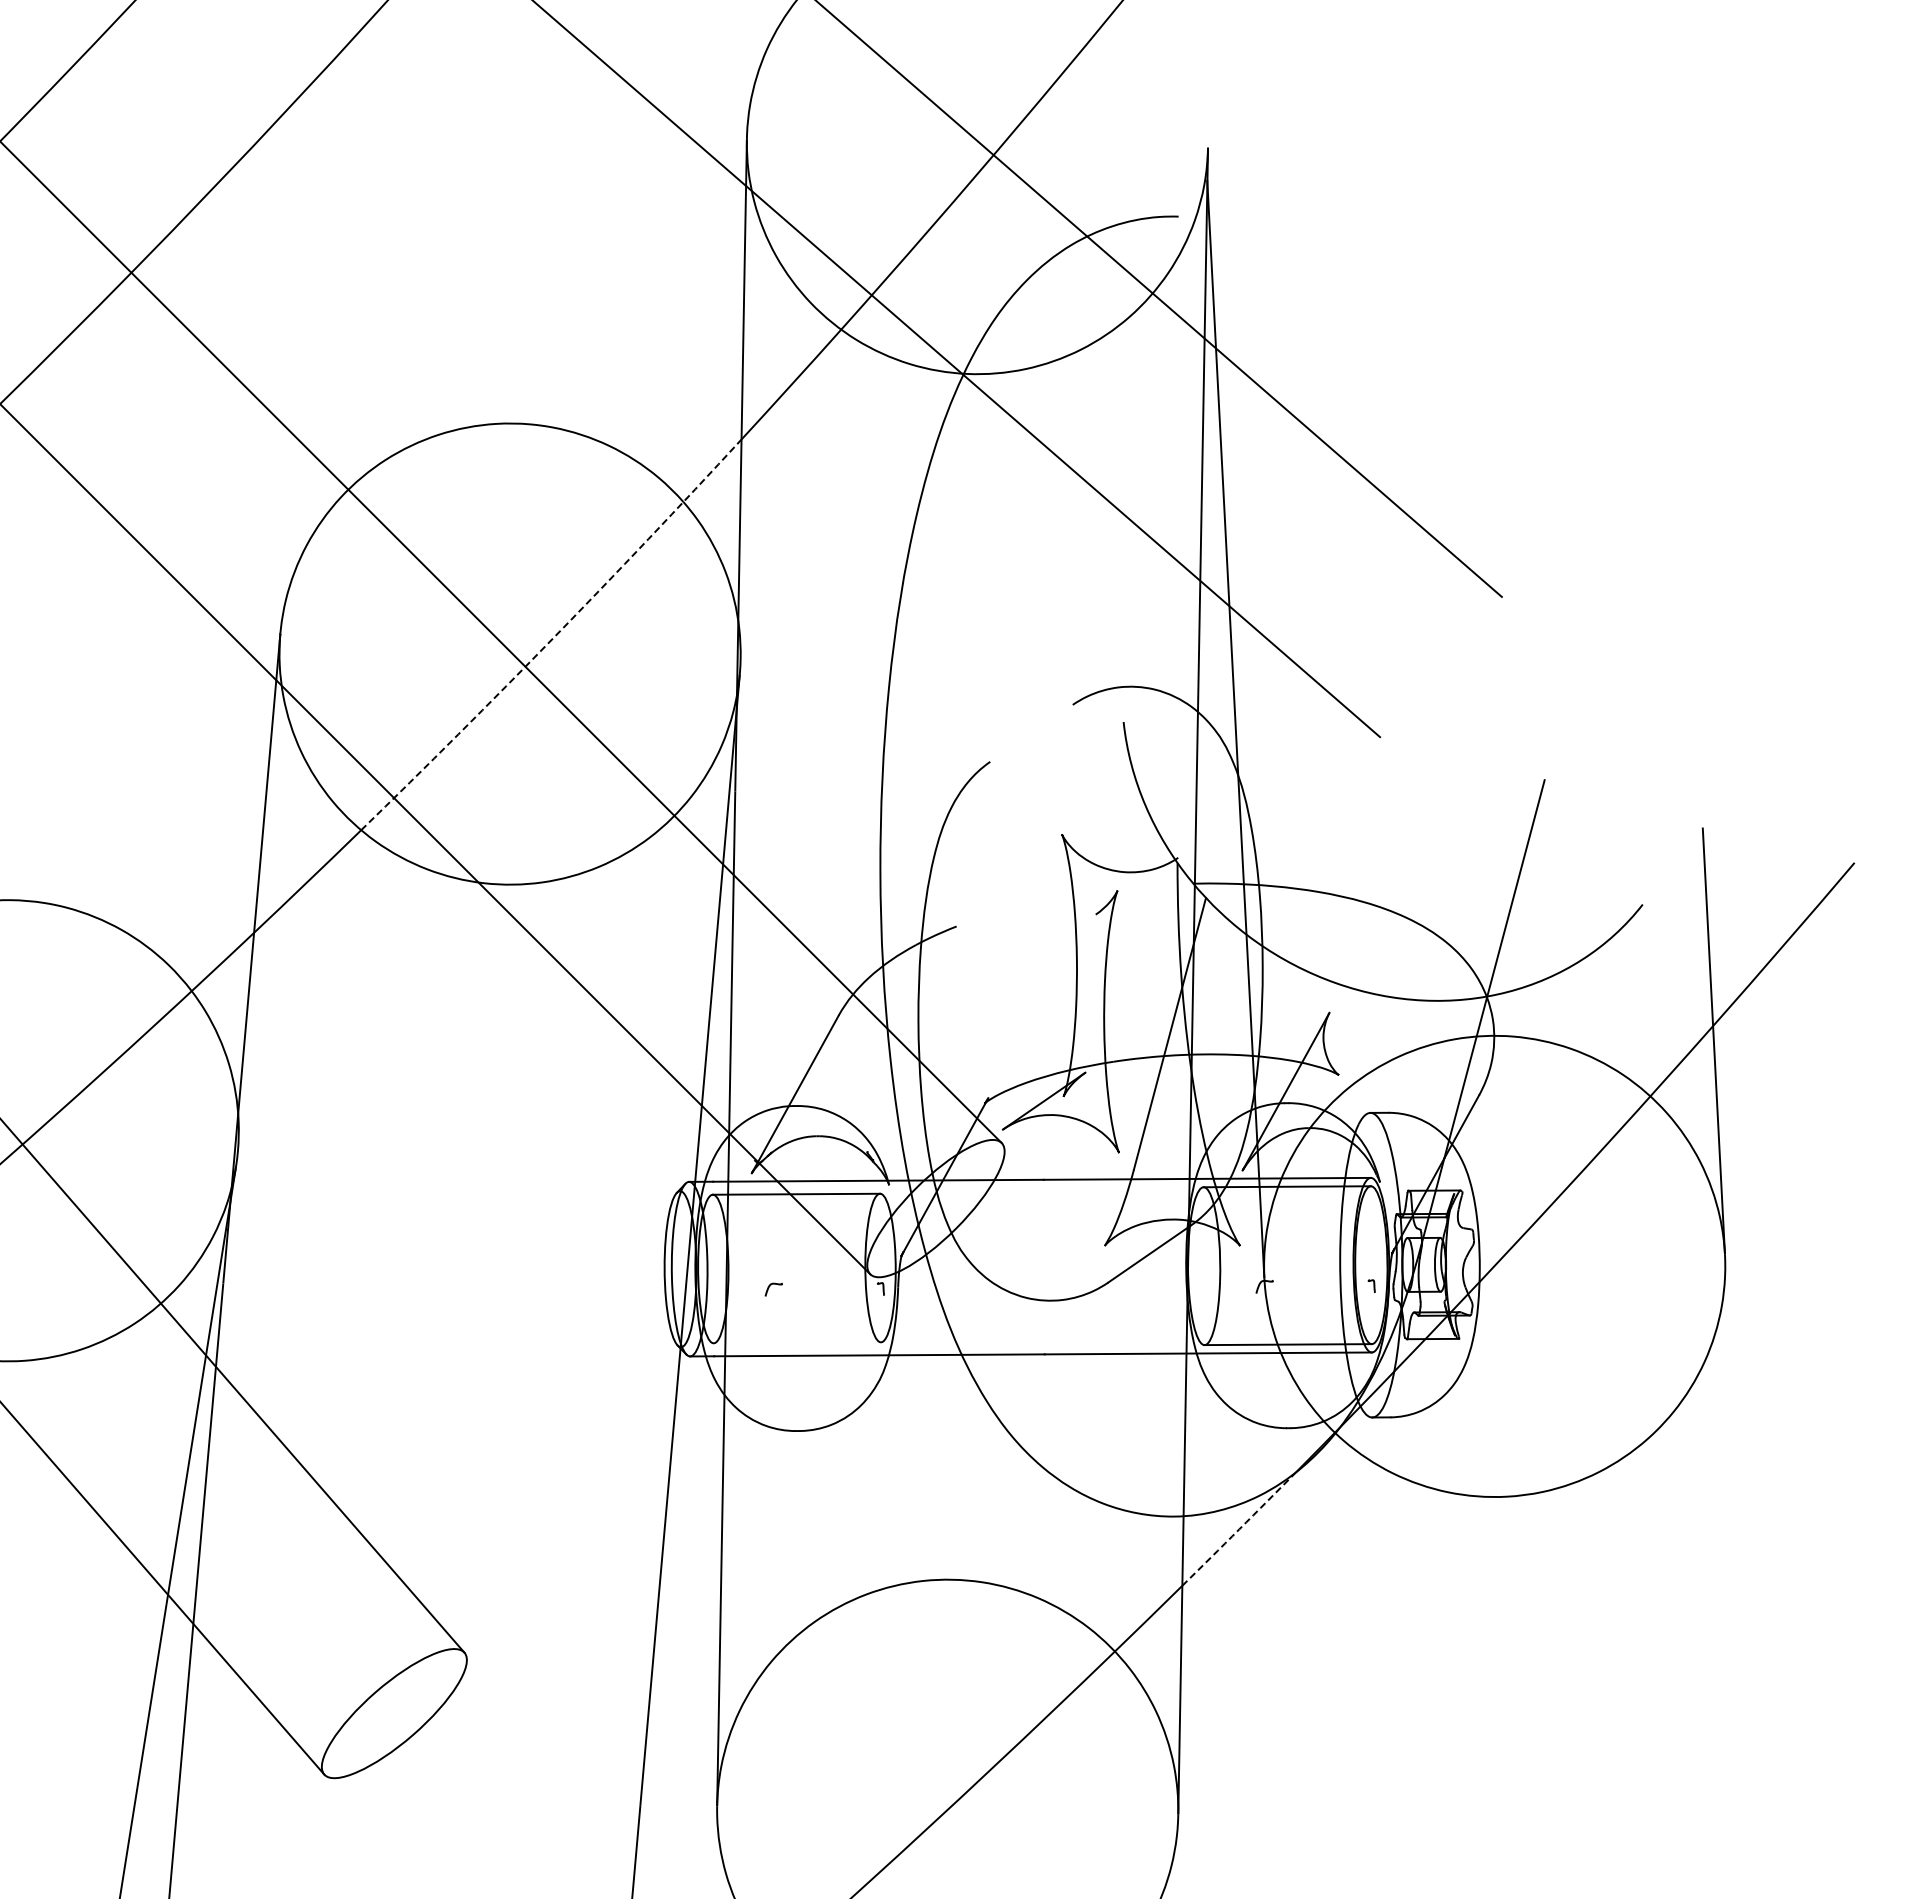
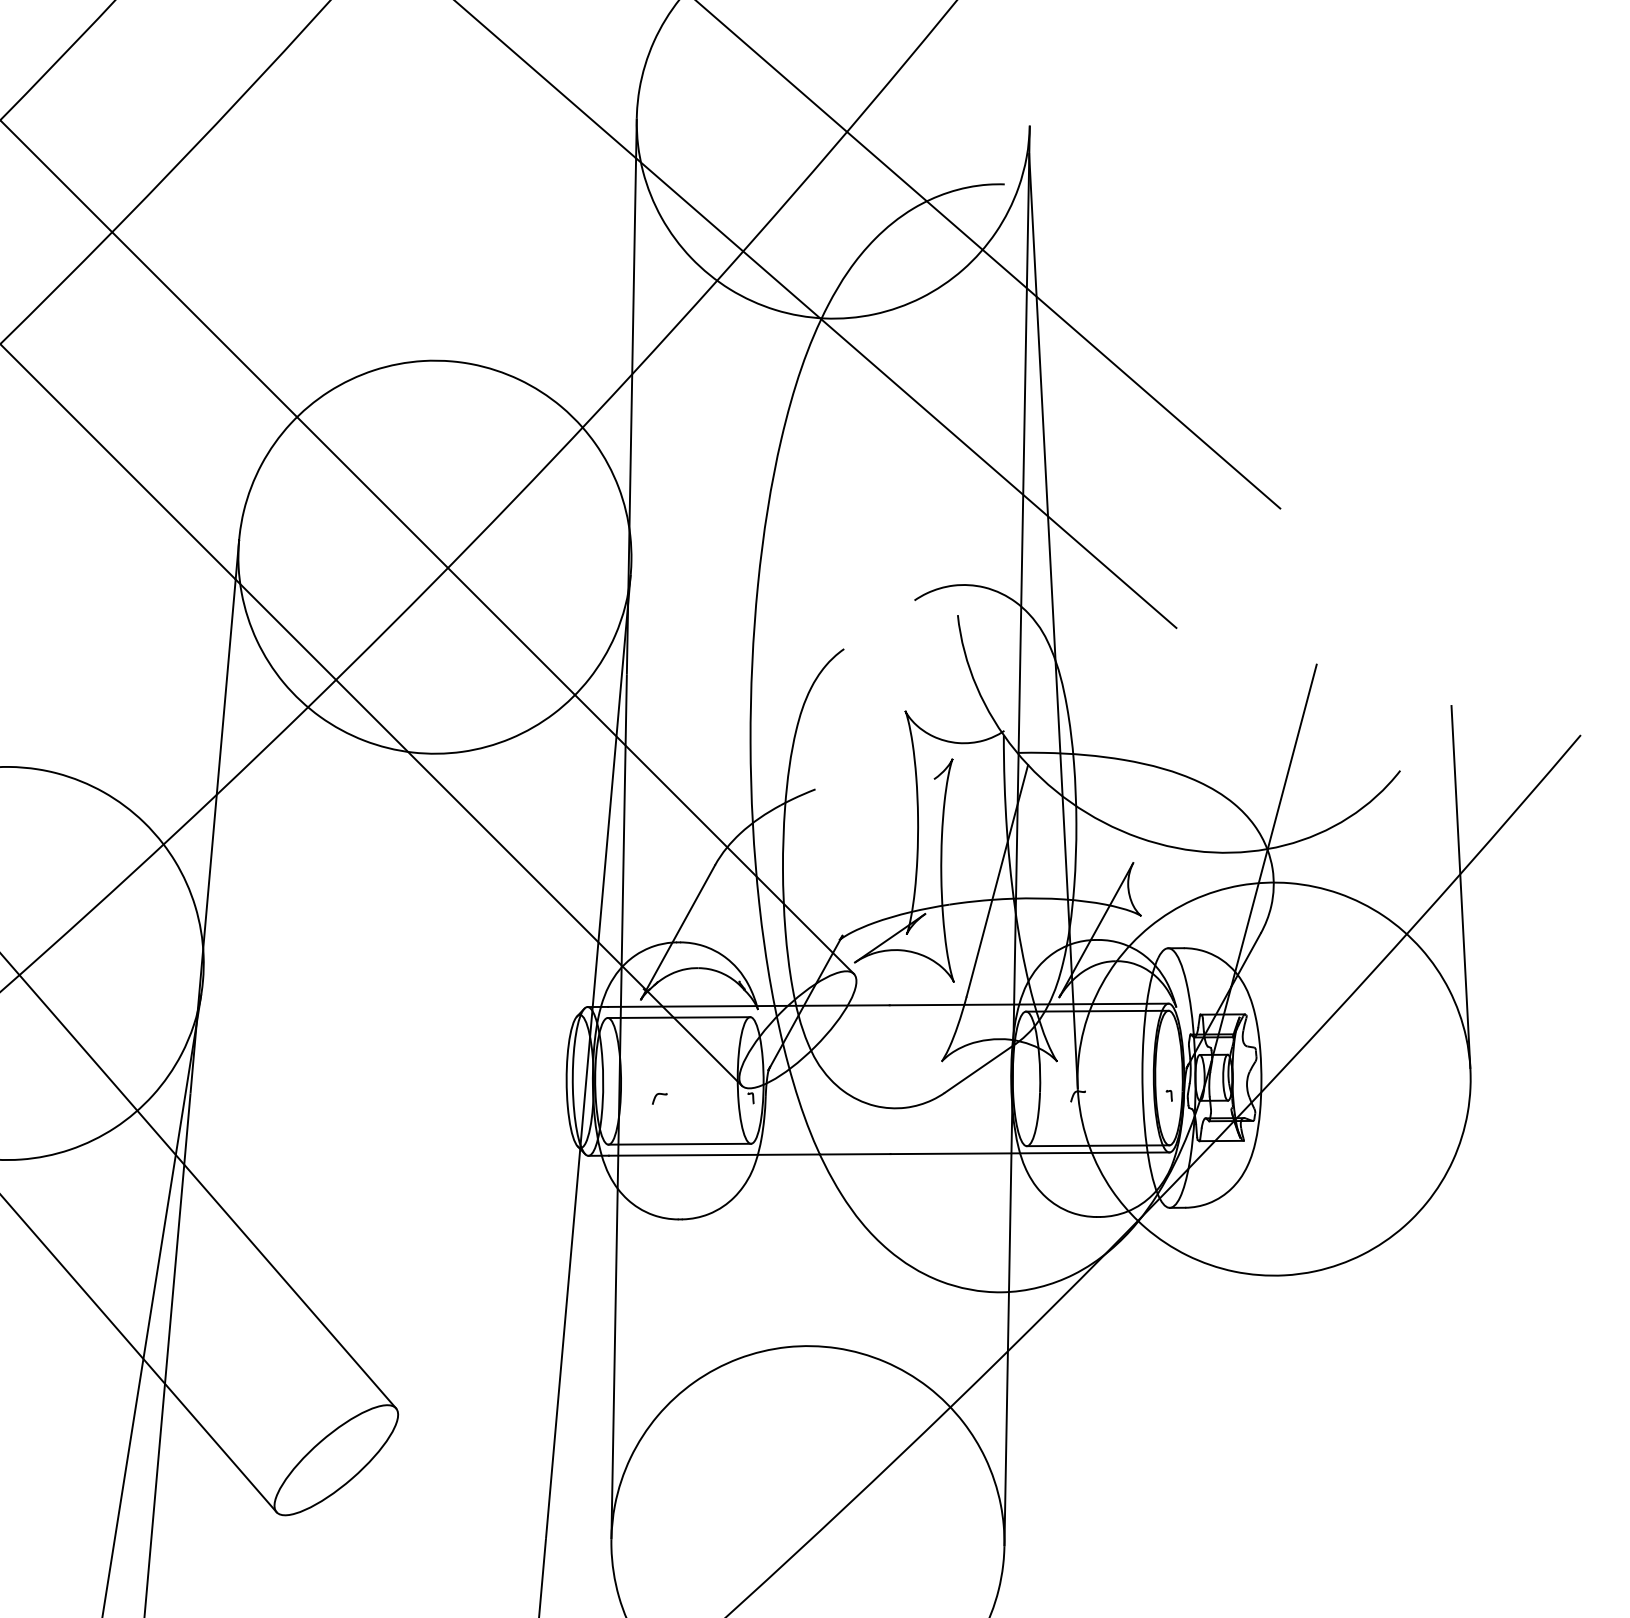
arc: (554, 637) -> (472, 543), dashed -> solid
line: (796, 1342) -> (679, 1143), added
arc: (1239, 1529) -> (1056, 1303), dashed -> solid

